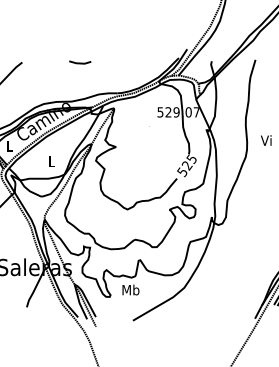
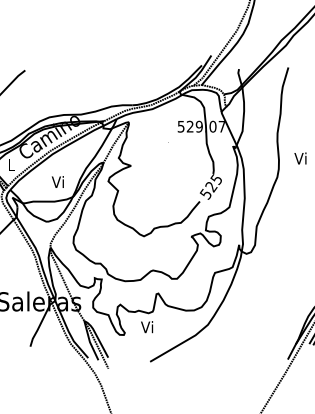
line: (80, 62) -> (90, 70), removed
text: (50, 161) -> (57, 182), L -> Vi
text: (130, 289) -> (147, 326), Mb -> Vi

